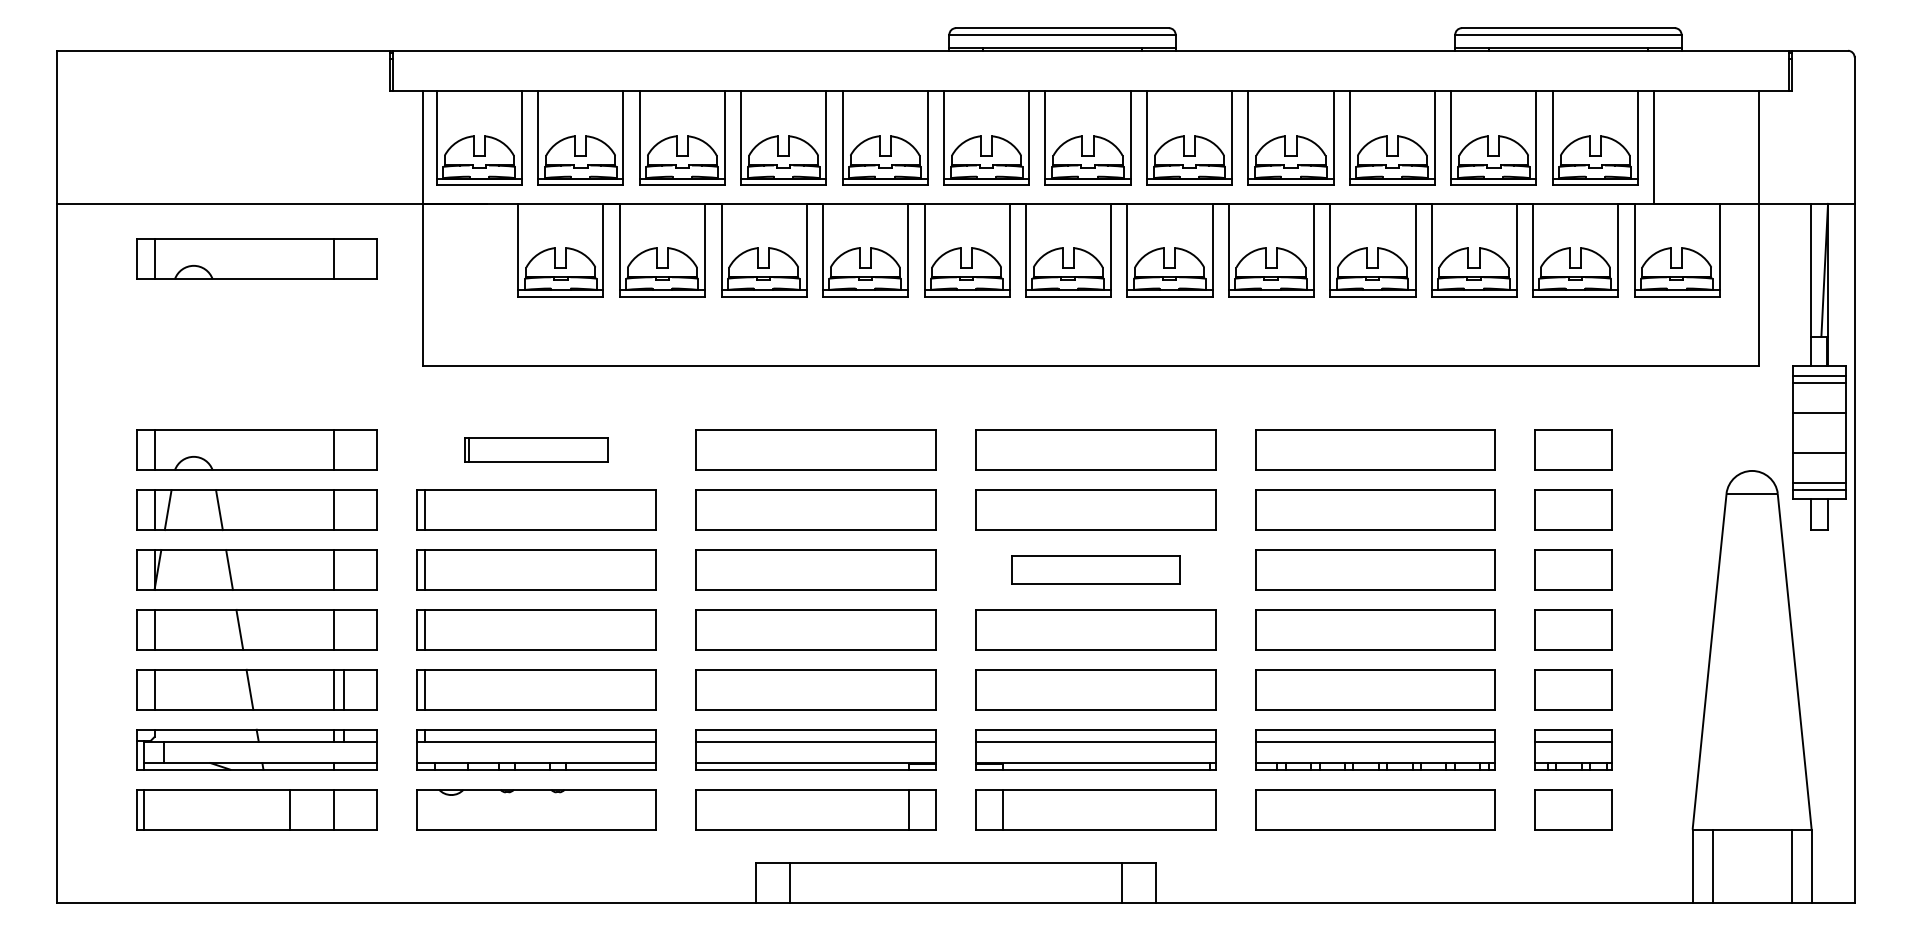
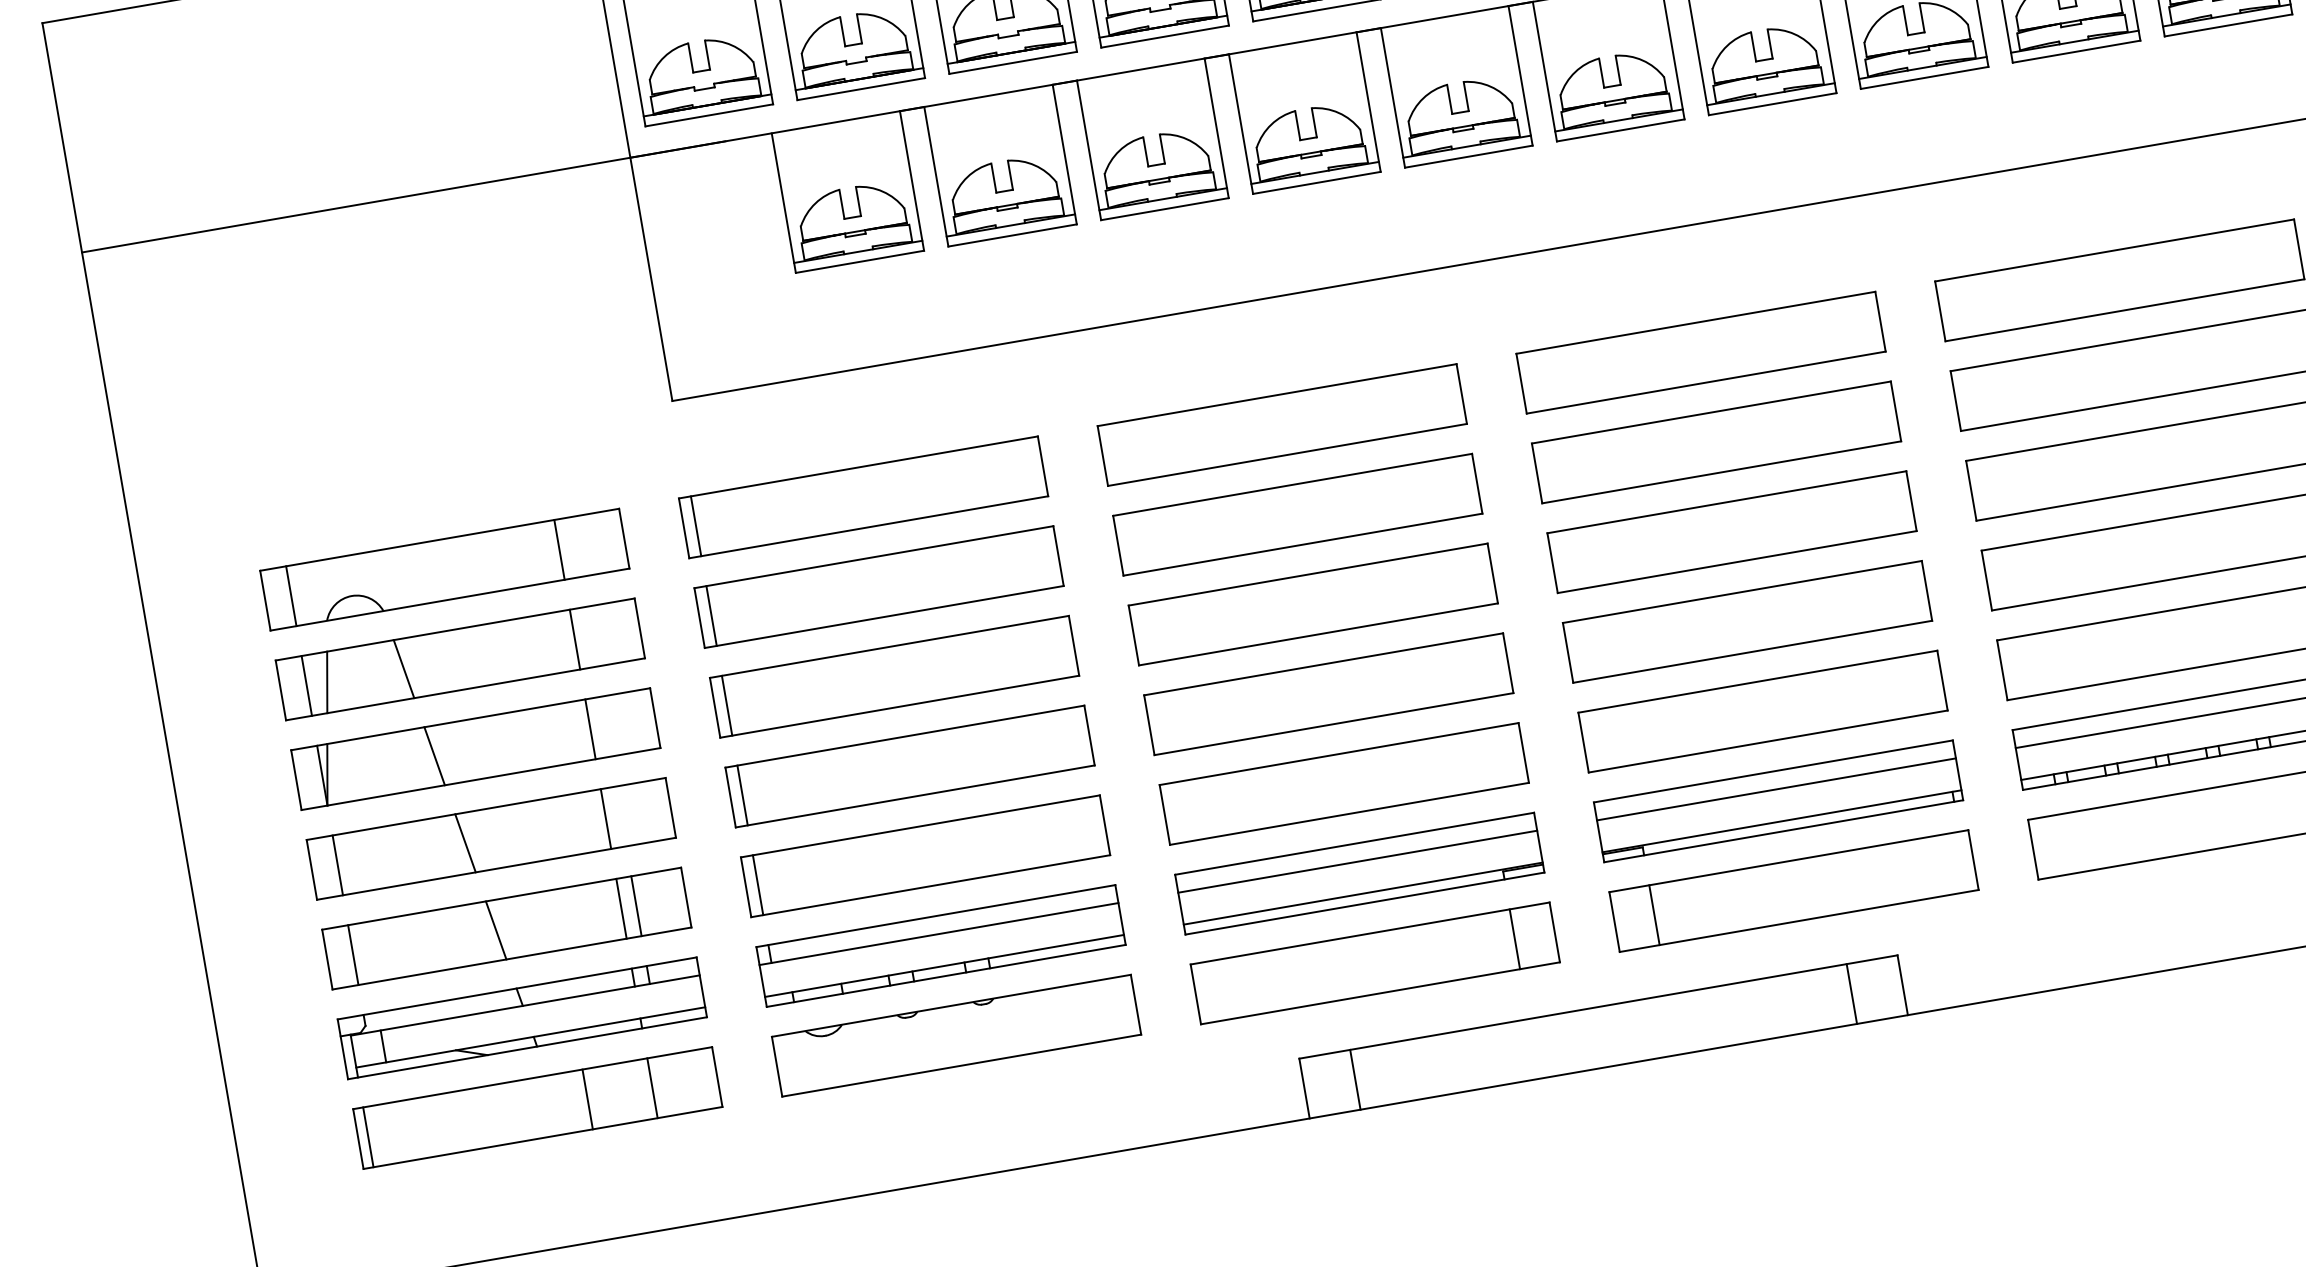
part: (256, 258) -> (394, 282), removed
part: (536, 449) -> (863, 496), size x1.67
part: (1095, 569) -> (1731, 531), size x1.43

